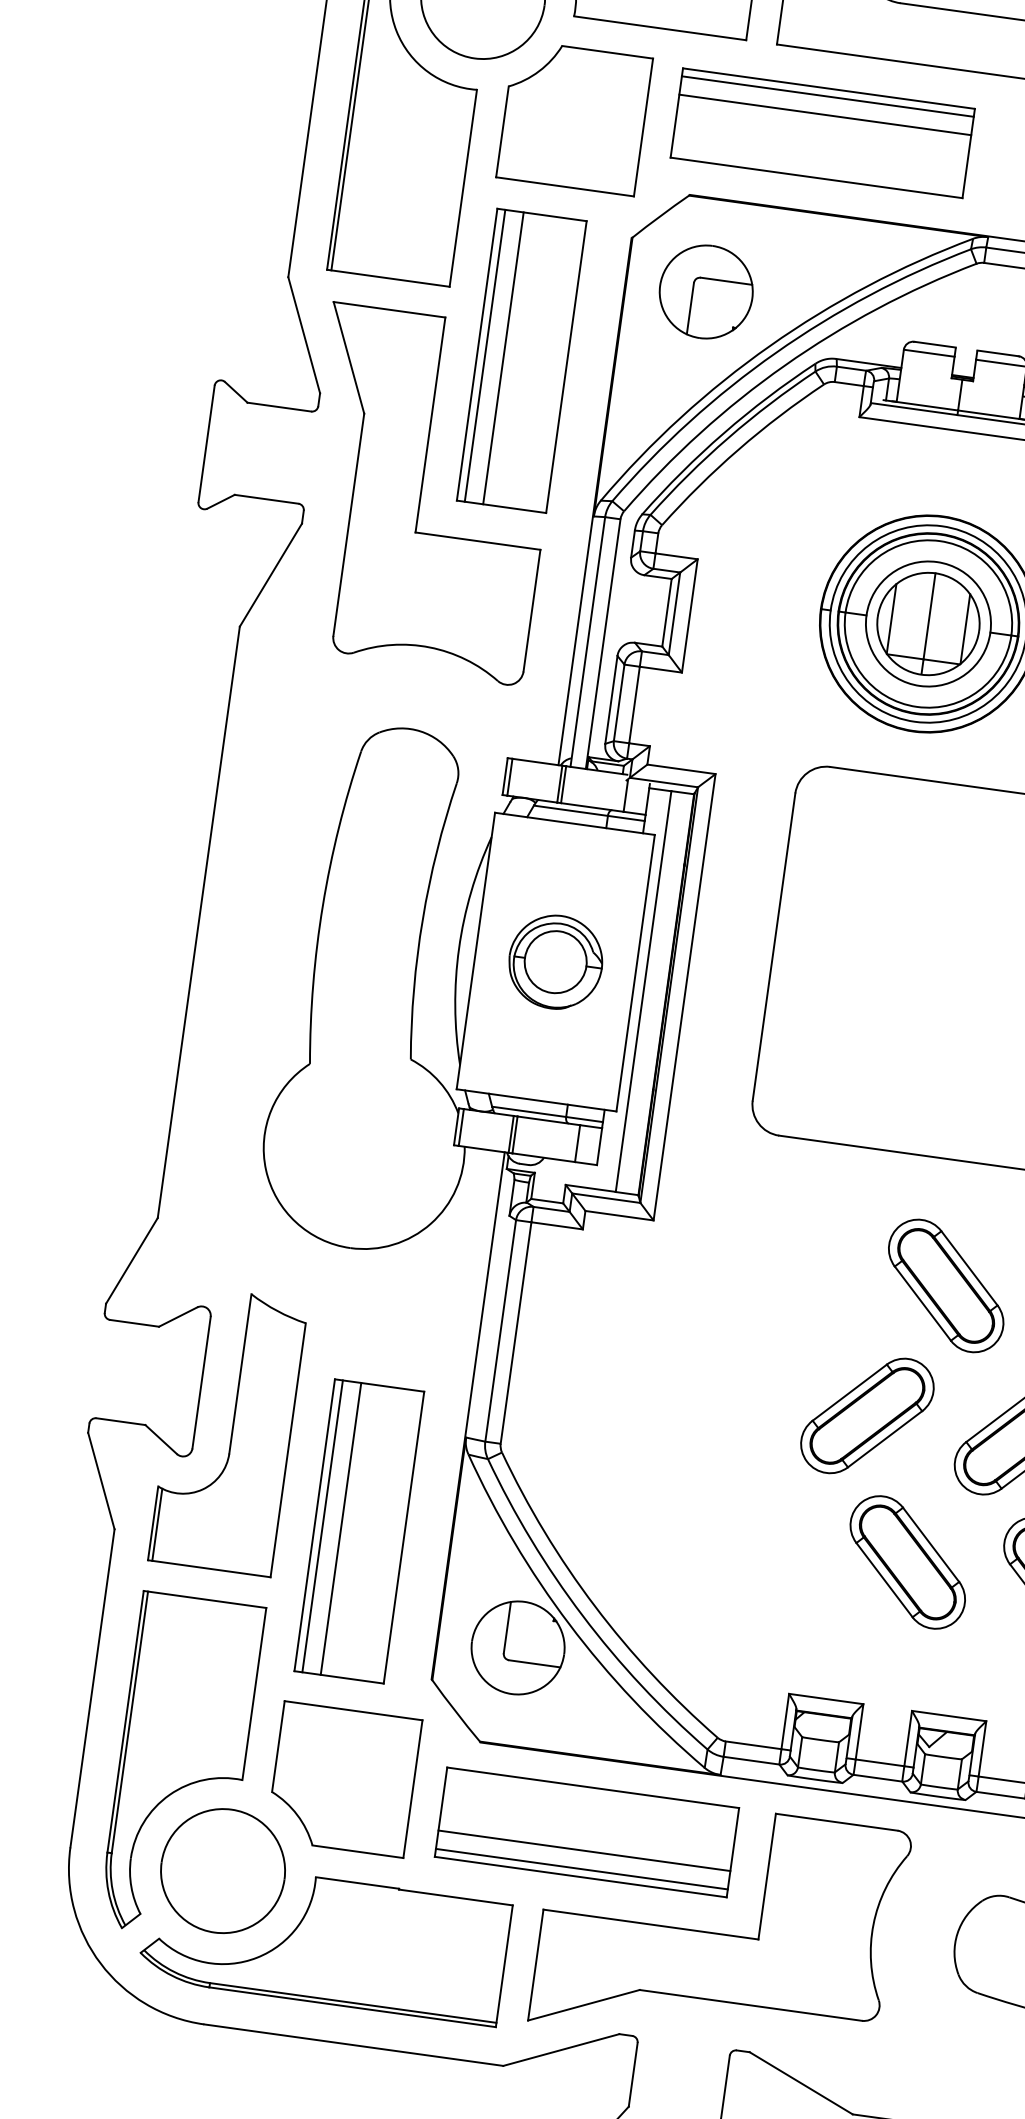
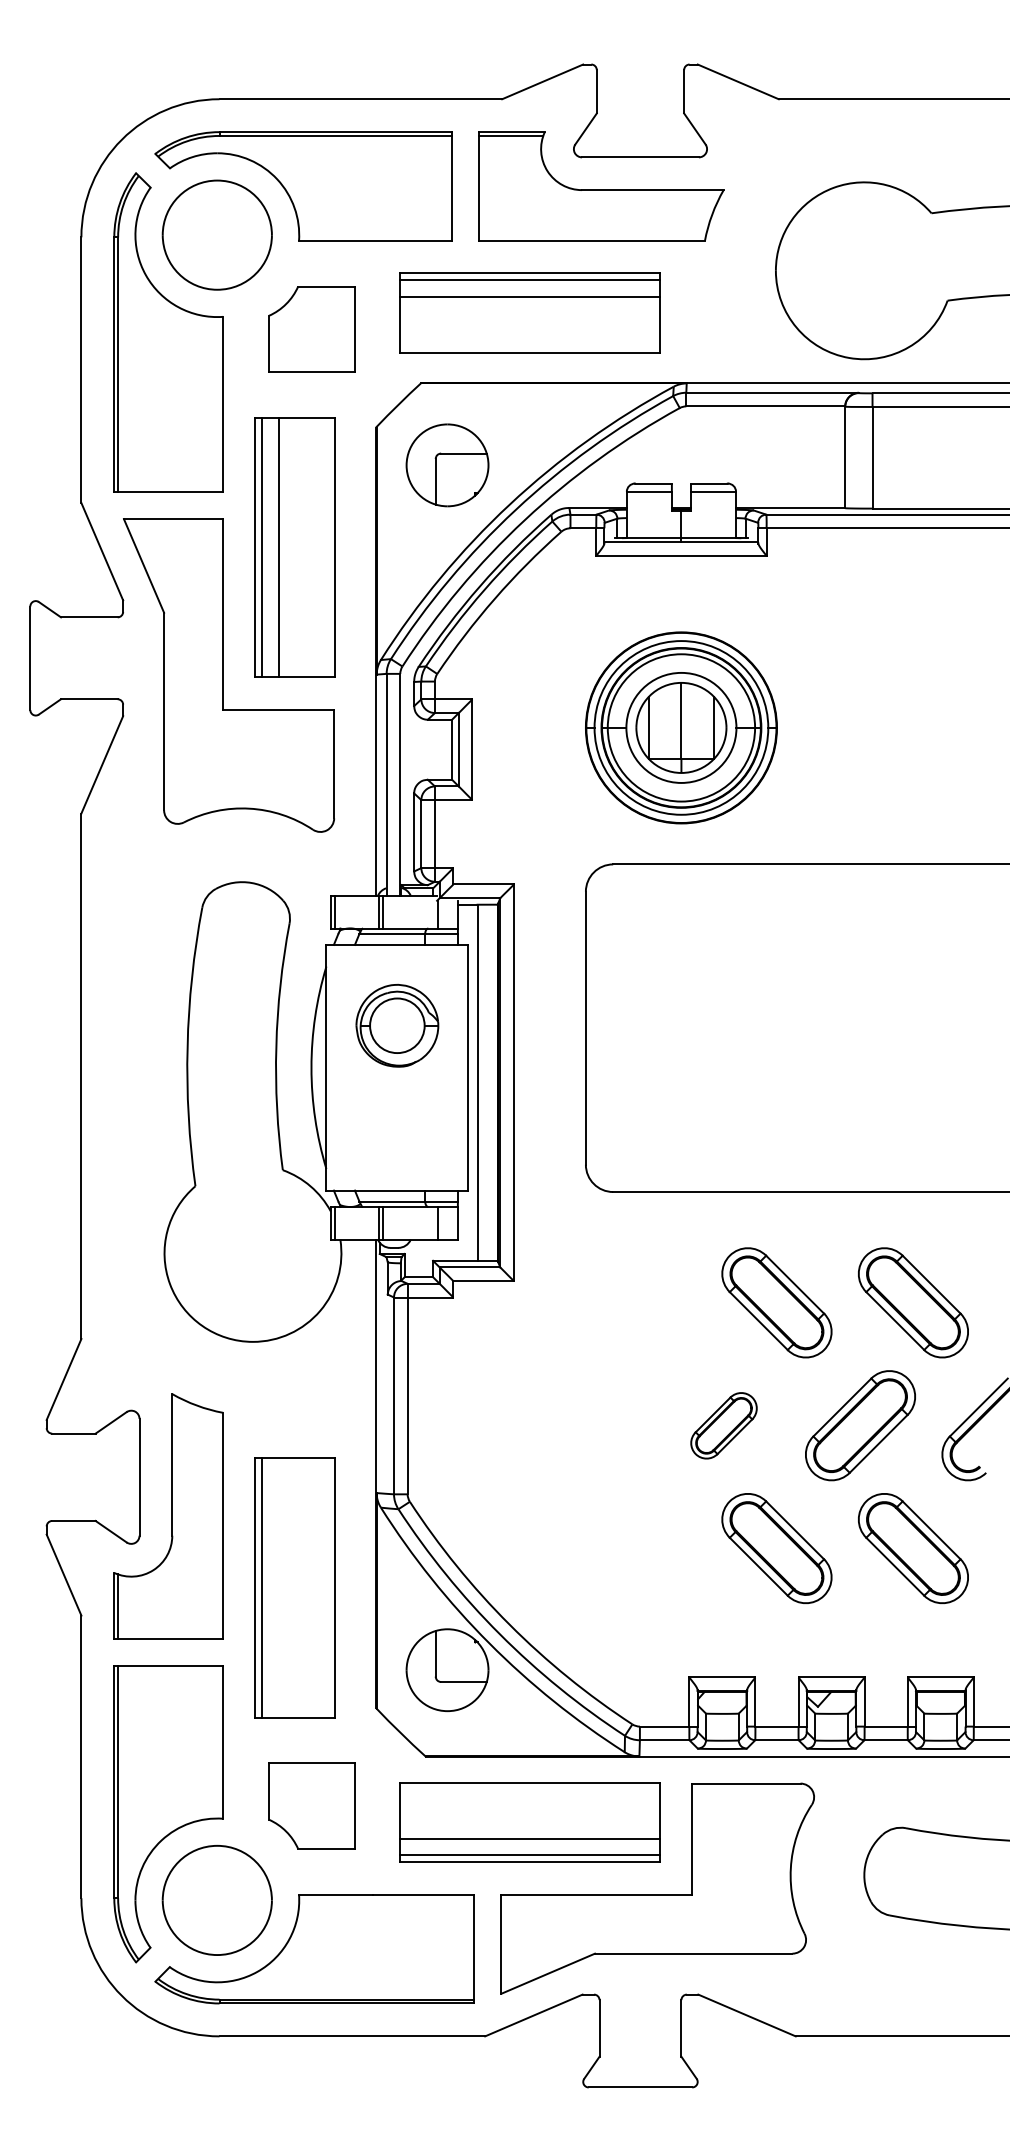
part: (574, 117) -> (311, 329), size x0.7
part: (555, 961) -> (397, 1025), moved
part: (866, 1415) -> (723, 1425), size x0.6
line: (340, 1528) -> (278, 1587), removed
part: (343, 1778) -> (311, 1805), size x0.7

